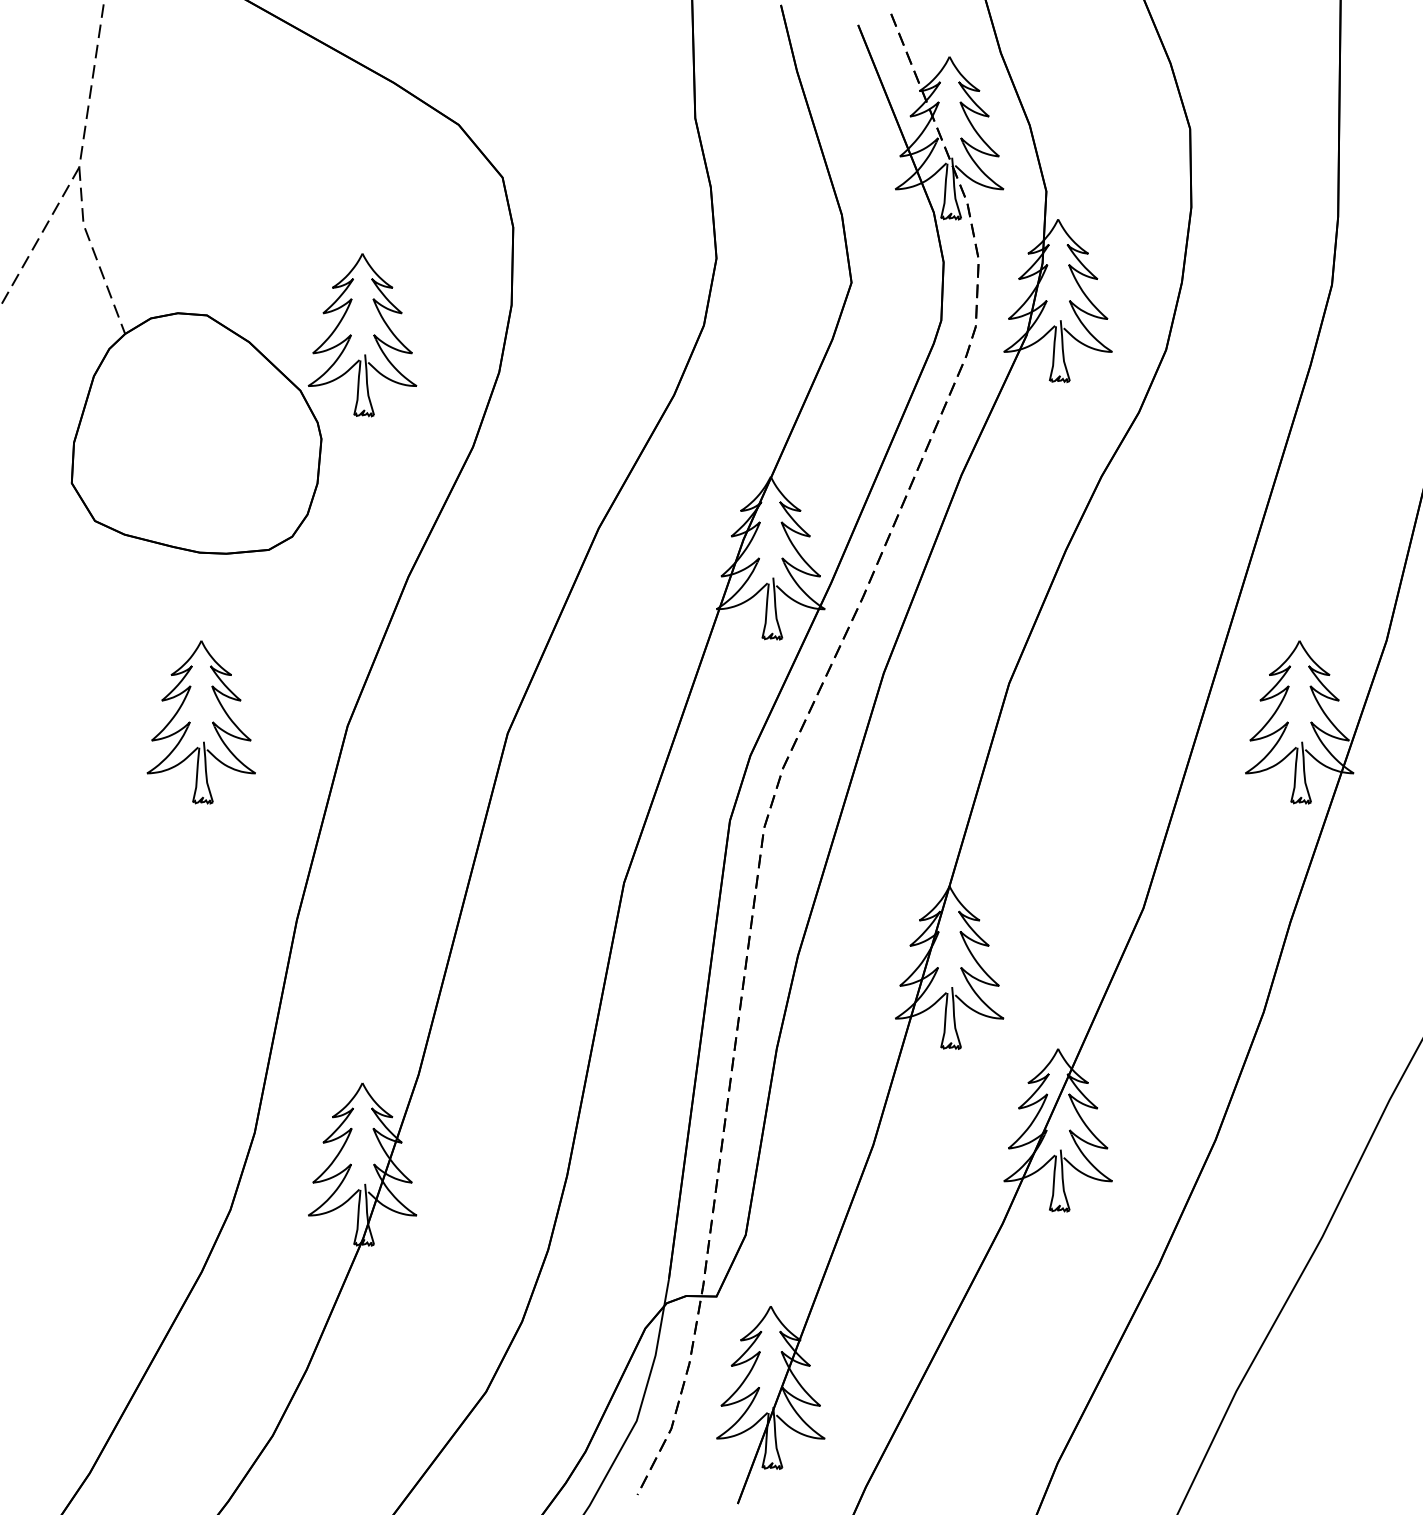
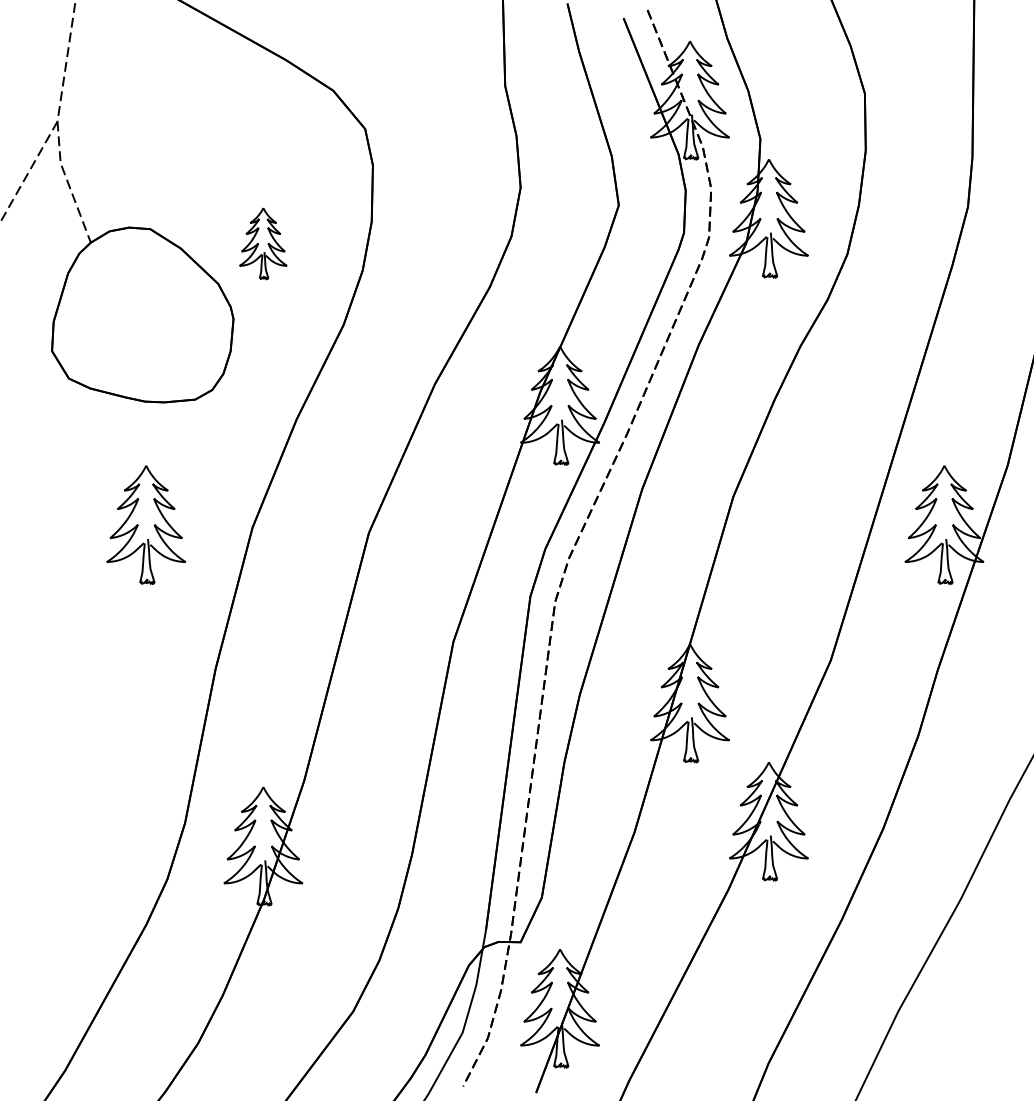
part: (362, 335) -> (263, 243), size x0.6

